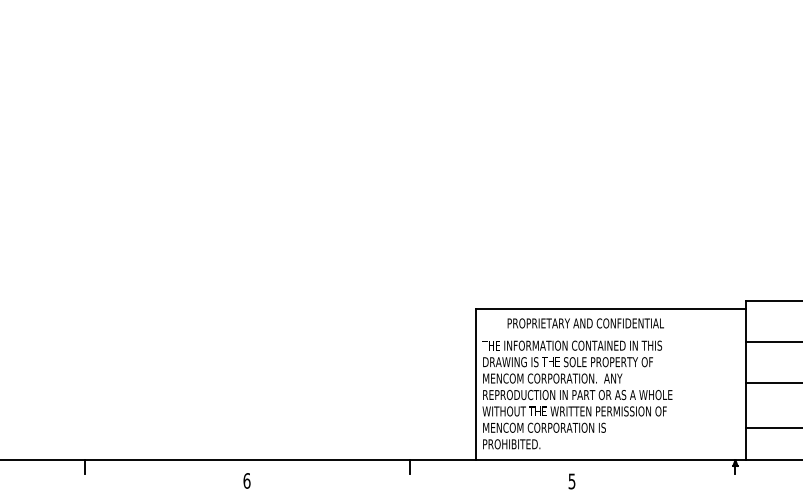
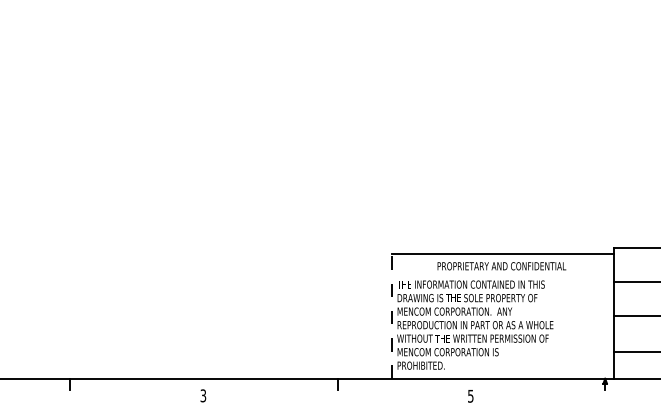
text: (585, 323) -> (501, 266), moved
line: (475, 384) -> (391, 316), solid -> dashed
text: (246, 480) -> (202, 395), 6 -> 3

